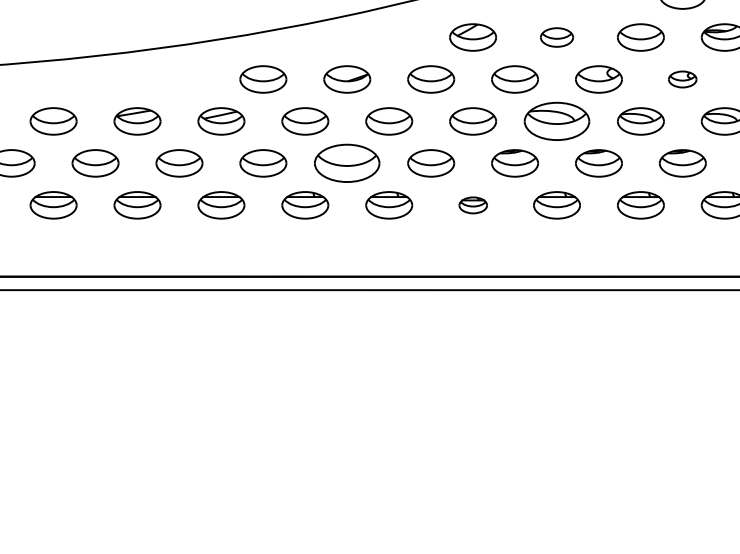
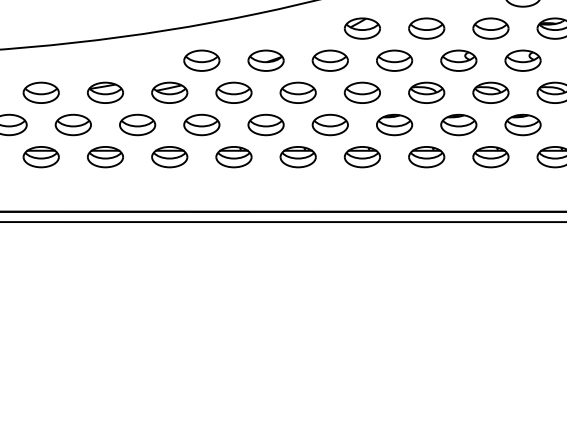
part: (556, 37) -> (426, 28), size x1.43
part: (682, 79) -> (522, 60), size x1.67
part: (556, 121) -> (426, 92), size x0.71
part: (347, 163) -> (266, 125), size x0.71
part: (473, 205) -> (362, 157), size x1.67

